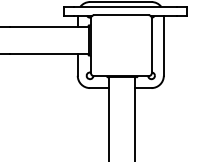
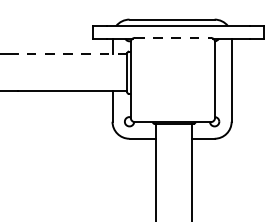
line: (121, 15) -> (173, 38), solid -> dashed
line: (48, 26) -> (71, 53), solid -> dashed

